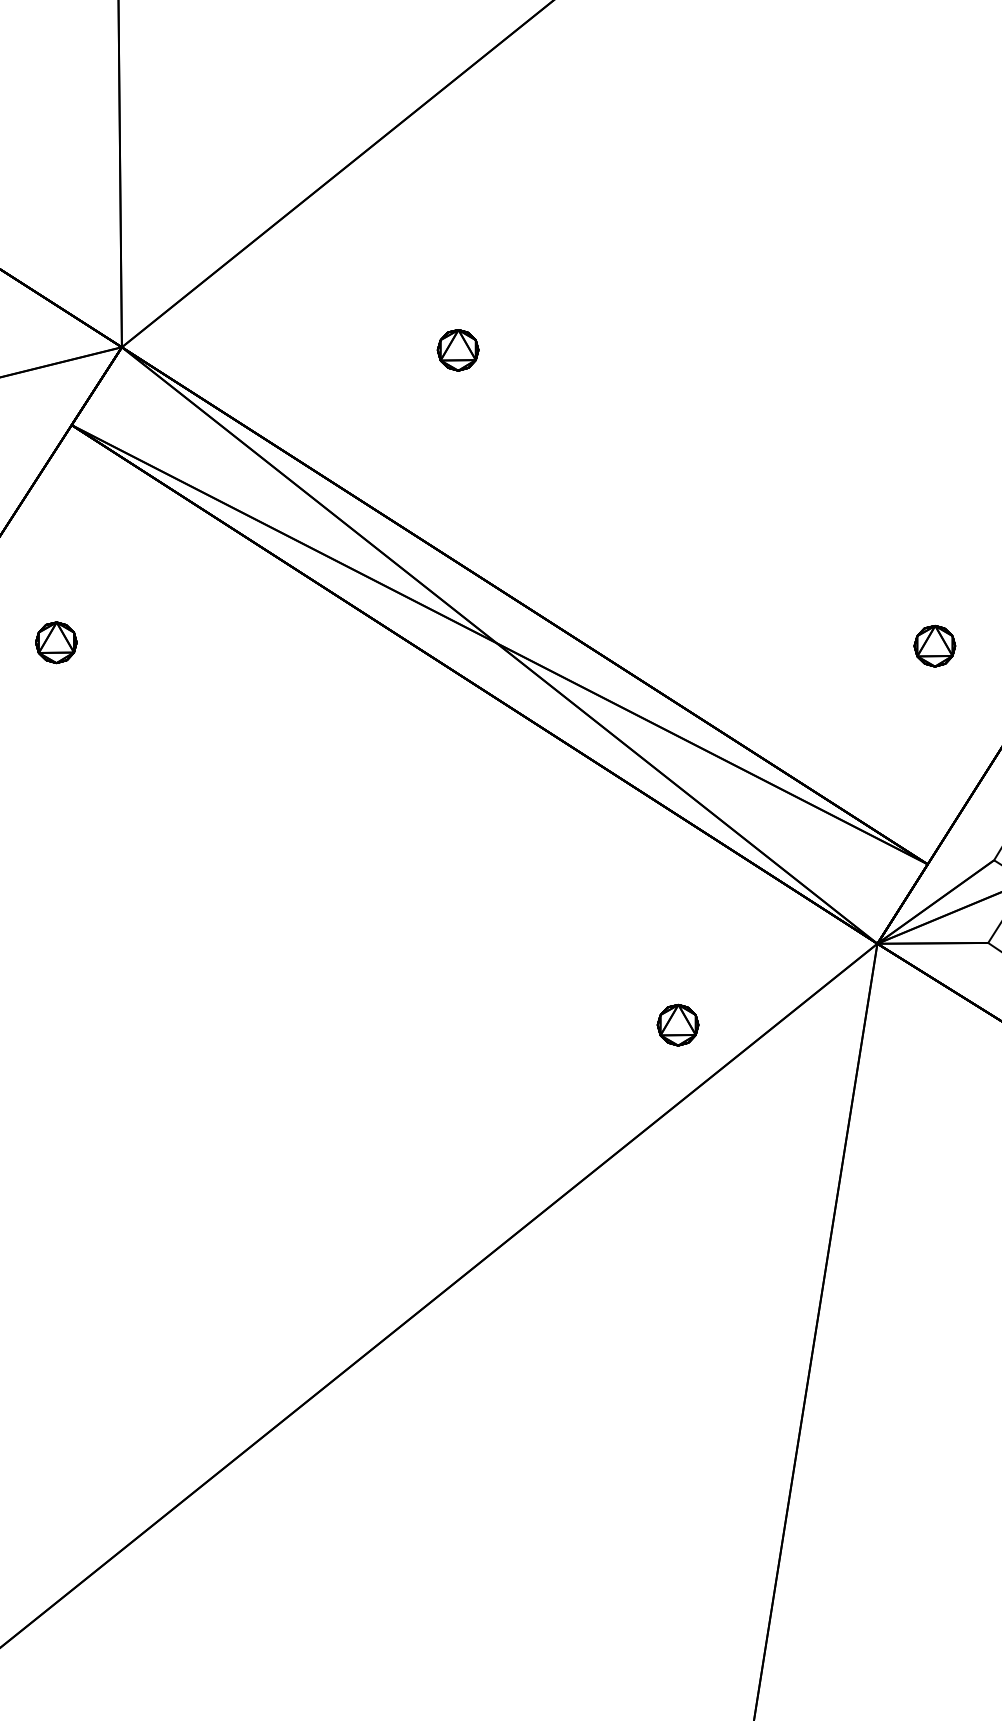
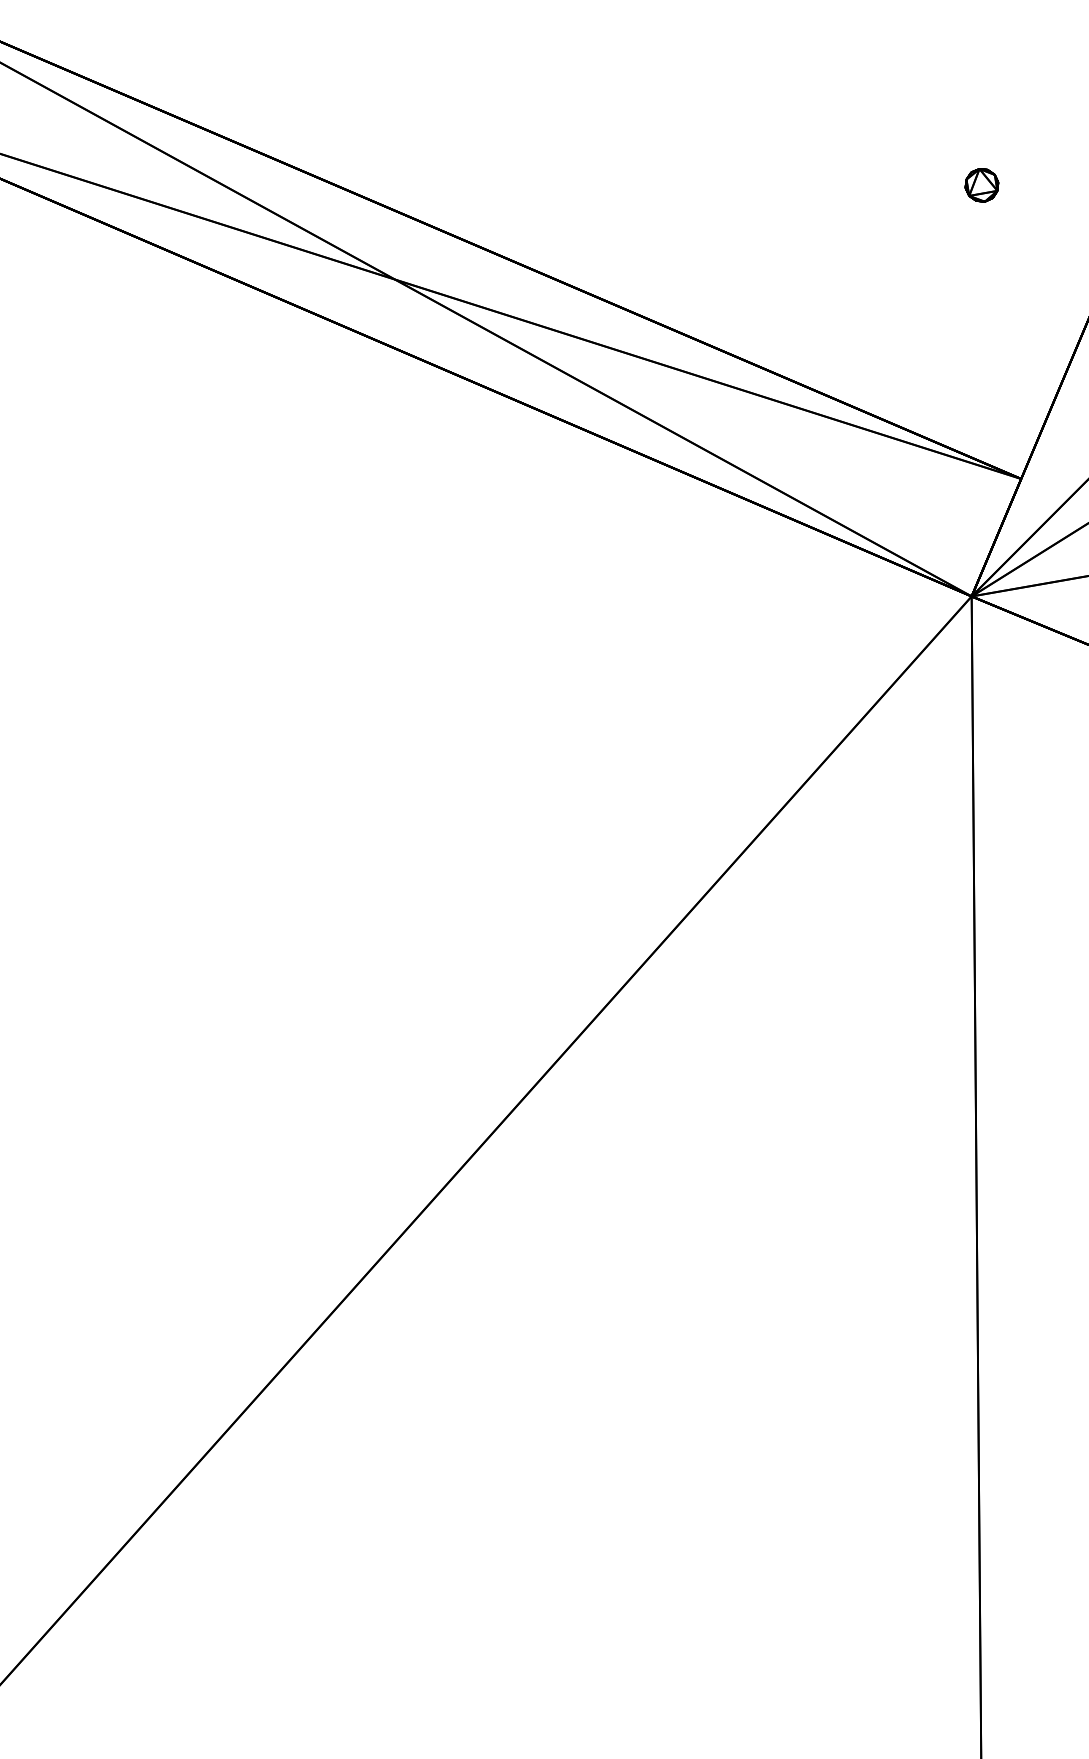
part: (934, 645) -> (981, 184), size x0.6
part: (677, 1024) -> (722, 749), removed

